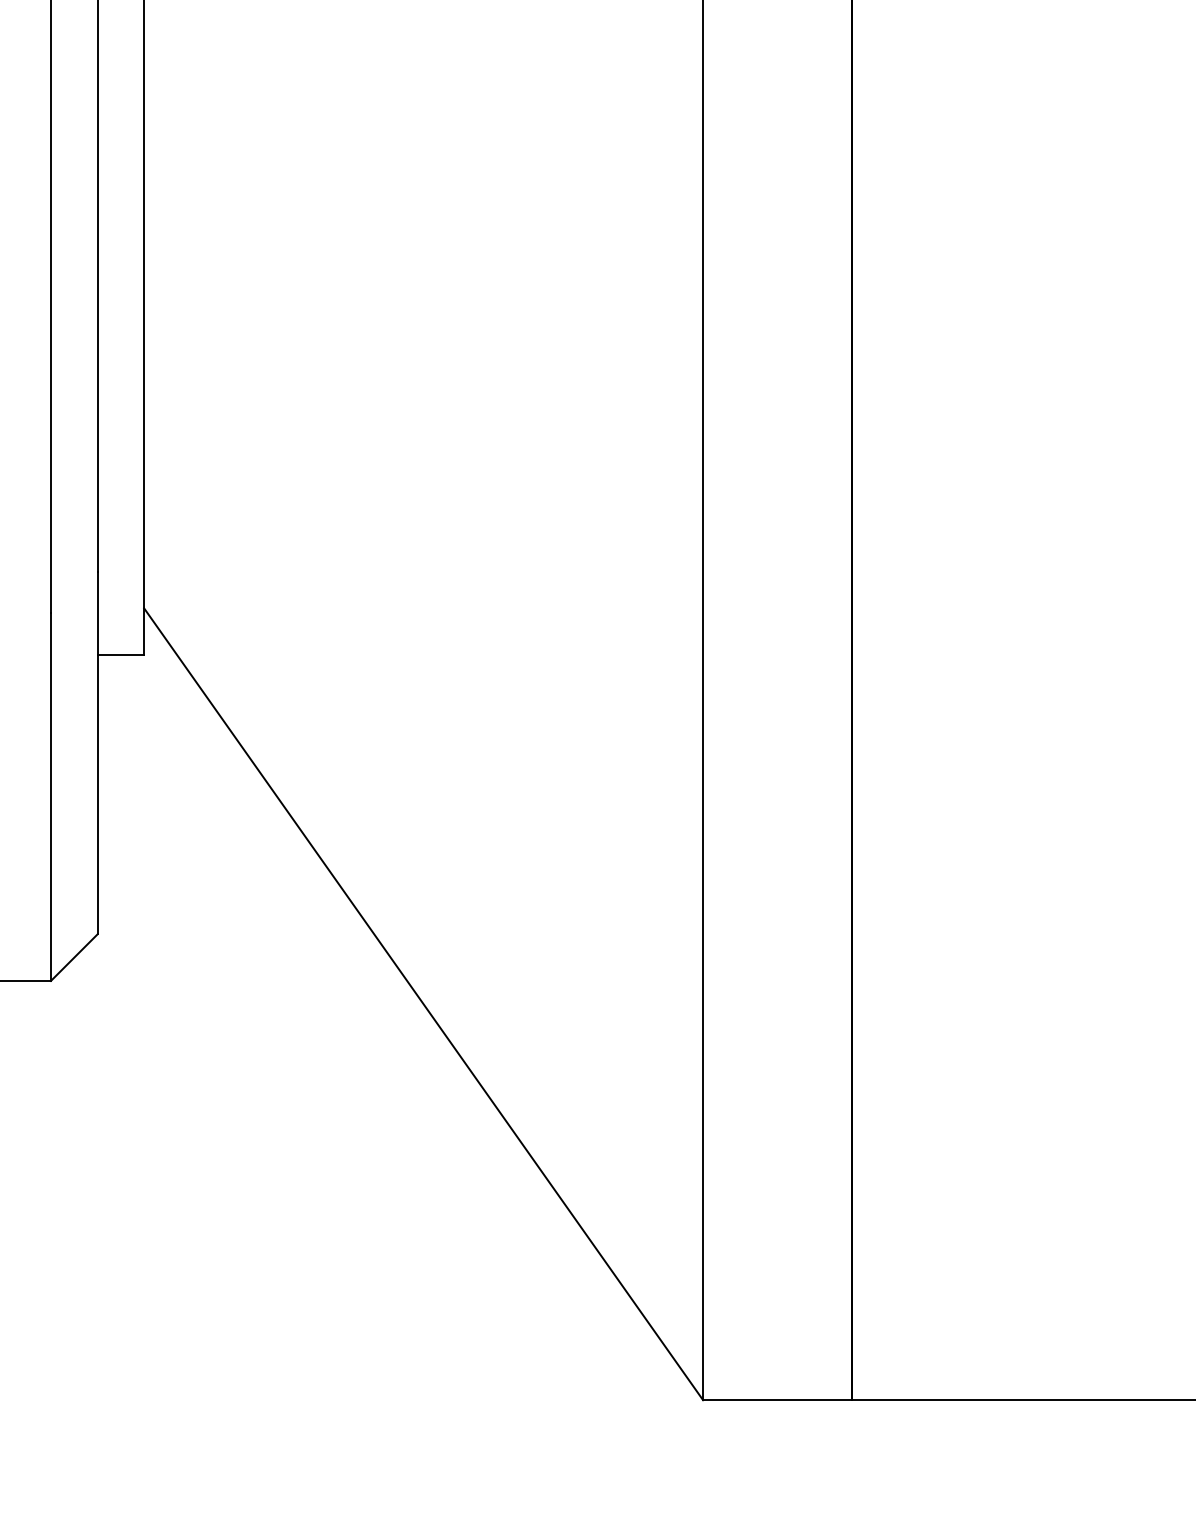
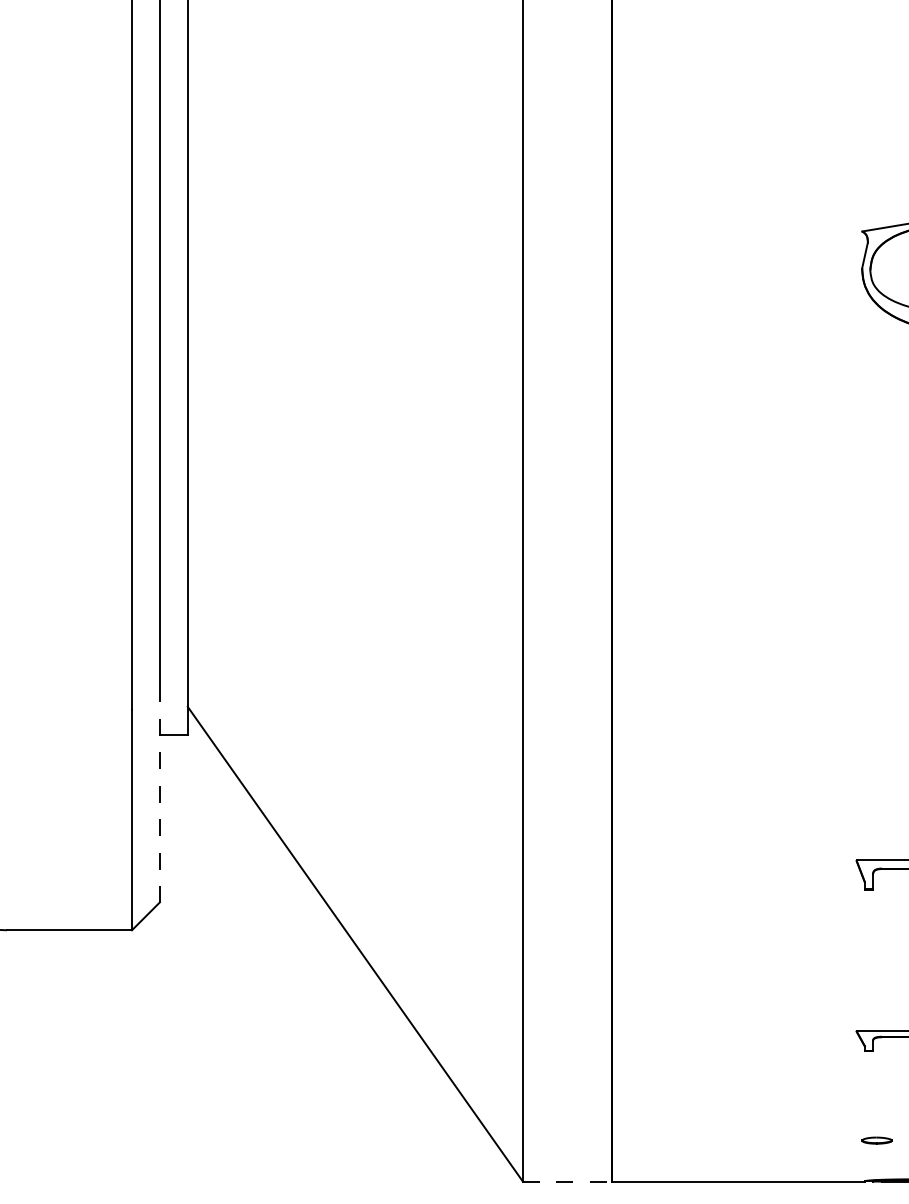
line: (96, 754) -> (159, 794), solid -> dashed
line: (777, 1400) -> (567, 1181), solid -> dashed

